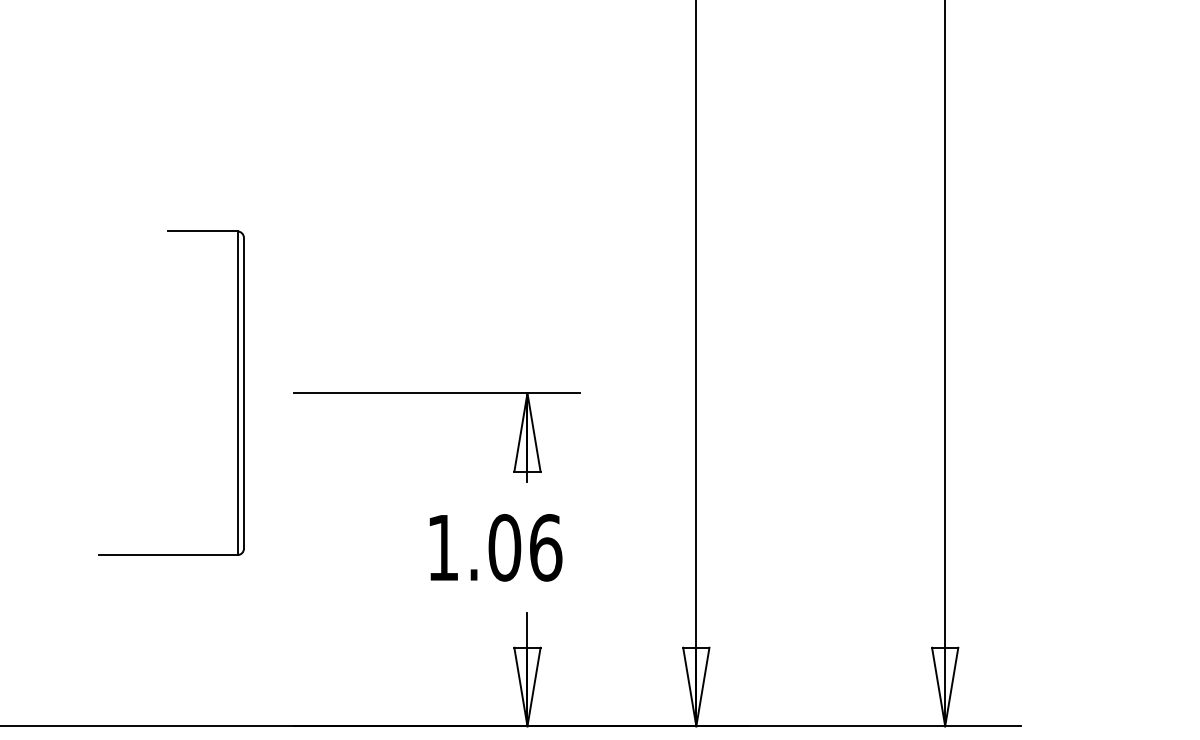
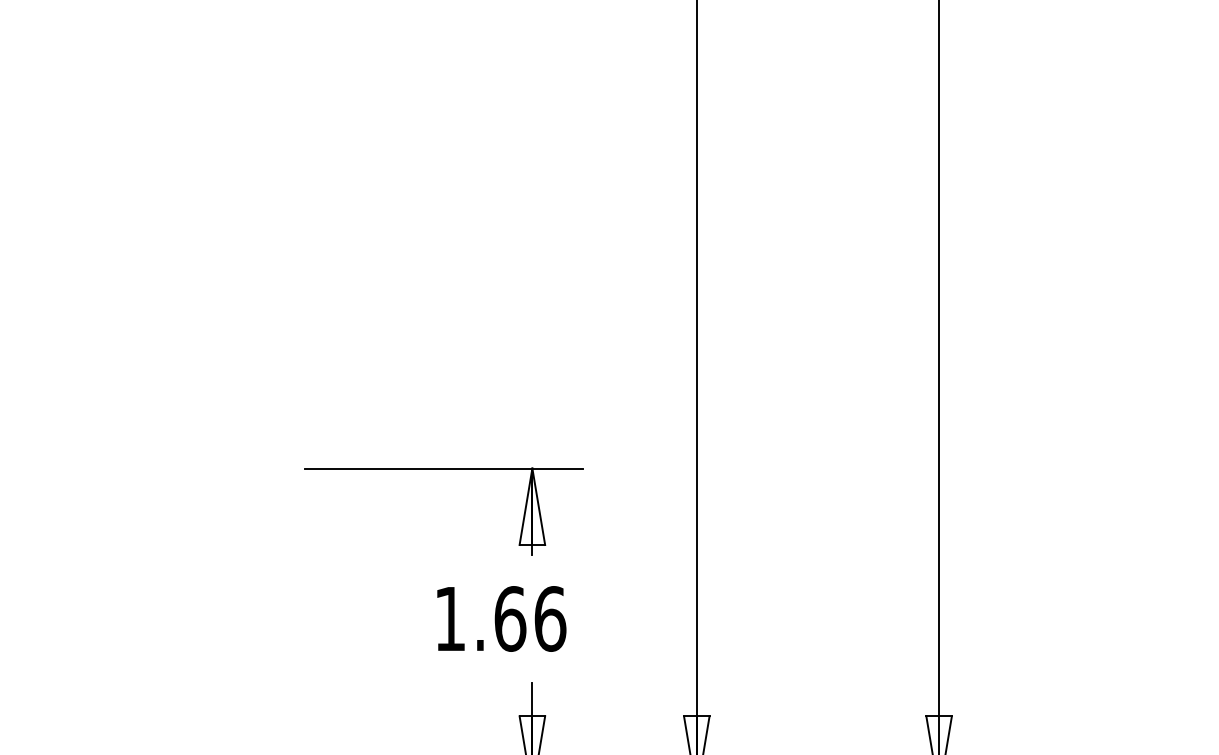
part: (236, 393) -> (249, 468), removed
text: (505, 547) -> (510, 618), 1.06 -> 1.66

